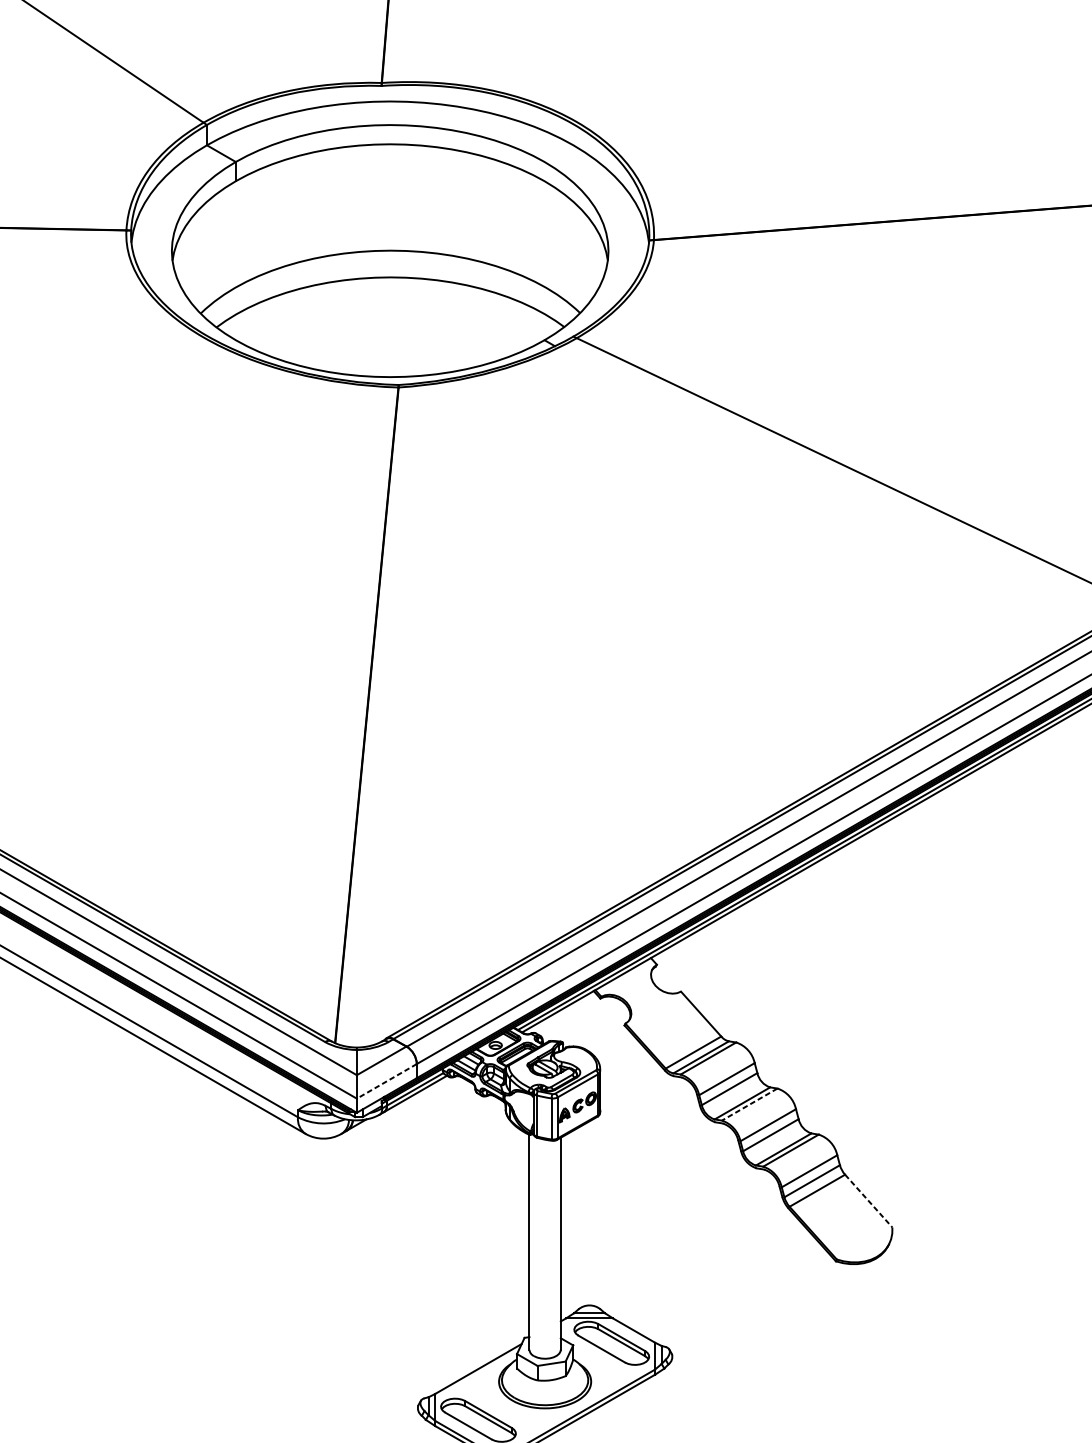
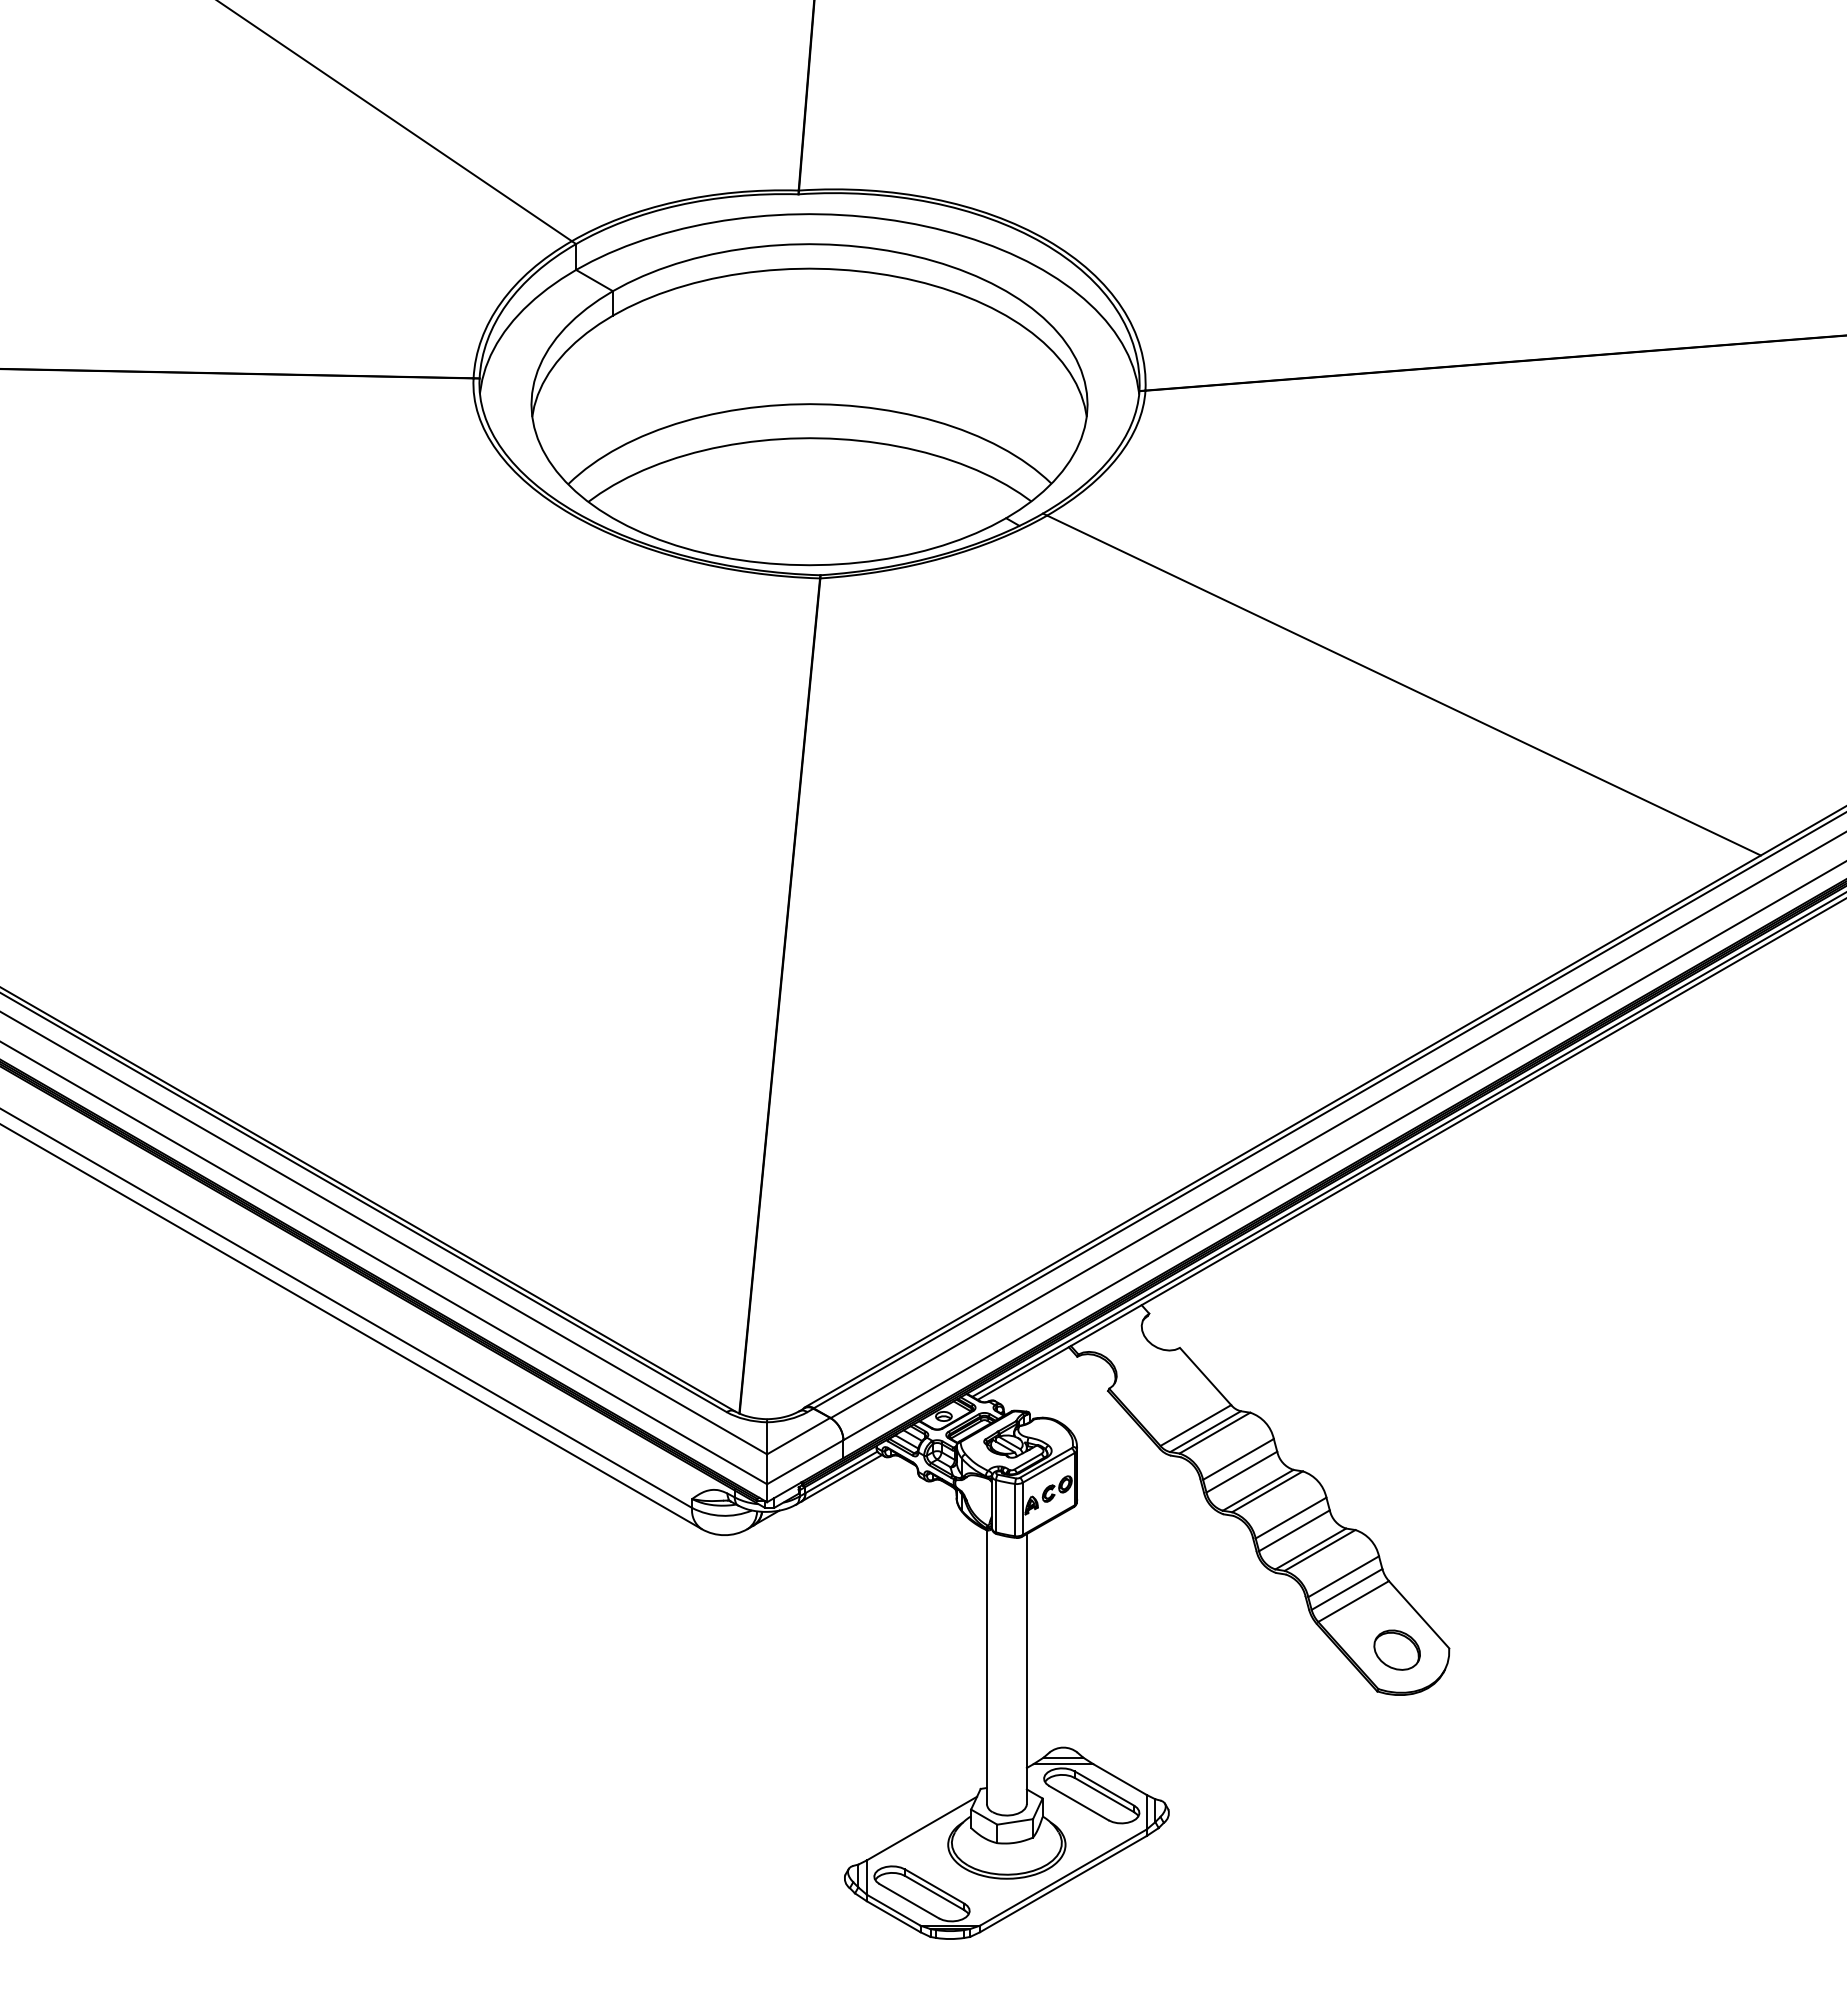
line: (386, 1081) -> (804, 1462), dashed -> solid
line: (749, 1104) -> (1267, 1491), dashed -> solid
line: (869, 1201) -> (1419, 1615), dashed -> solid
part: (851, 1228) -> (1396, 1649), added

